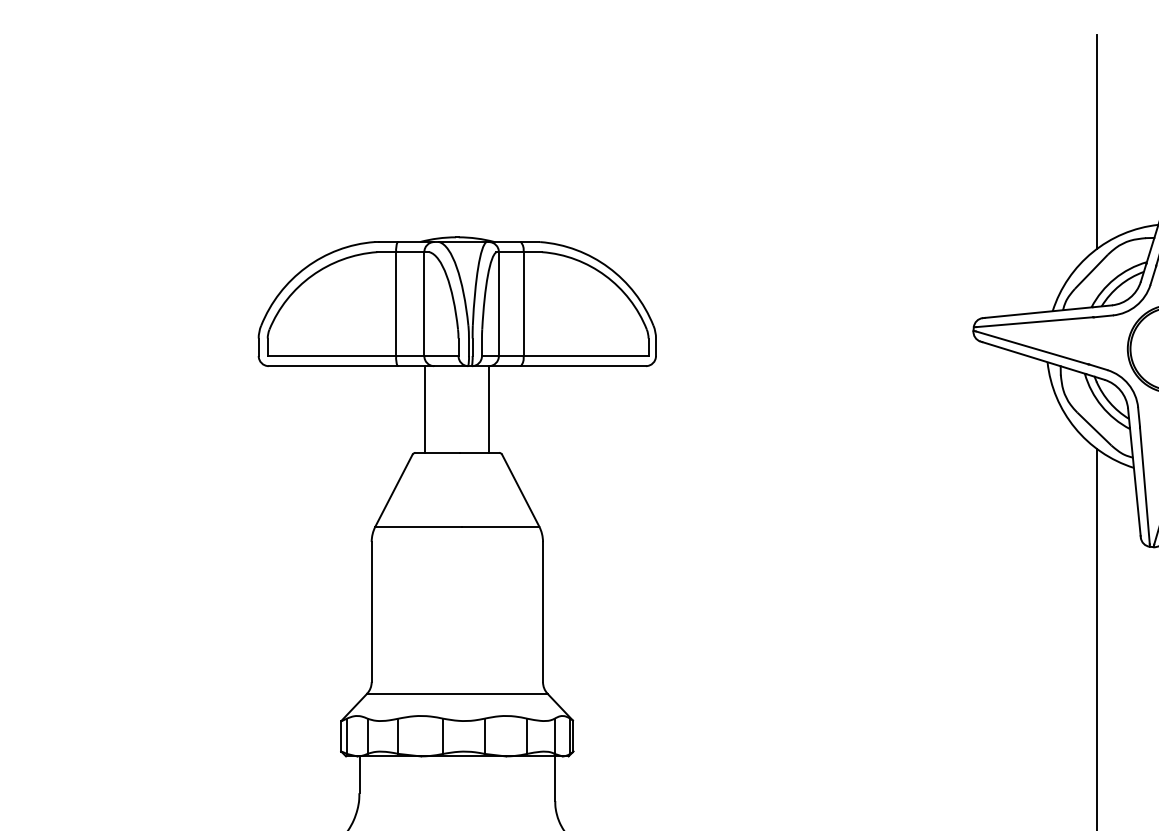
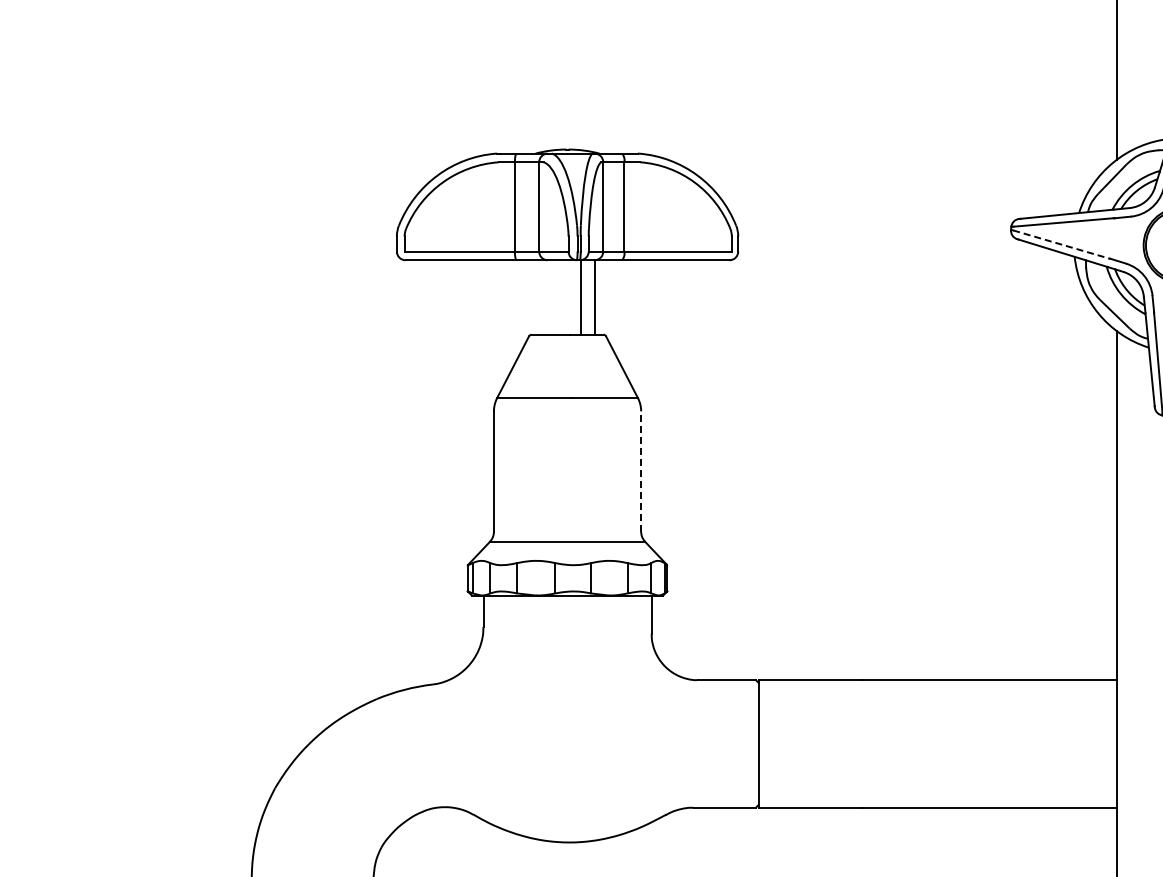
line: (1032, 347) -> (1061, 244), solid -> dashed
line: (425, 409) -> (581, 297), moved
line: (543, 612) -> (641, 471), solid -> dashed

